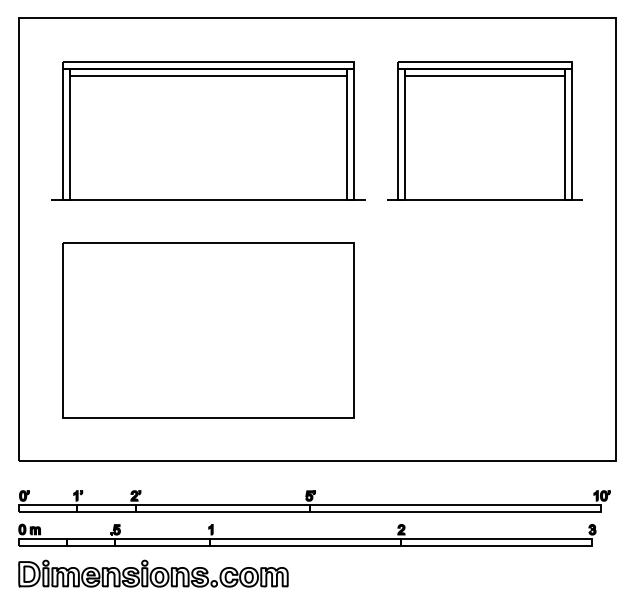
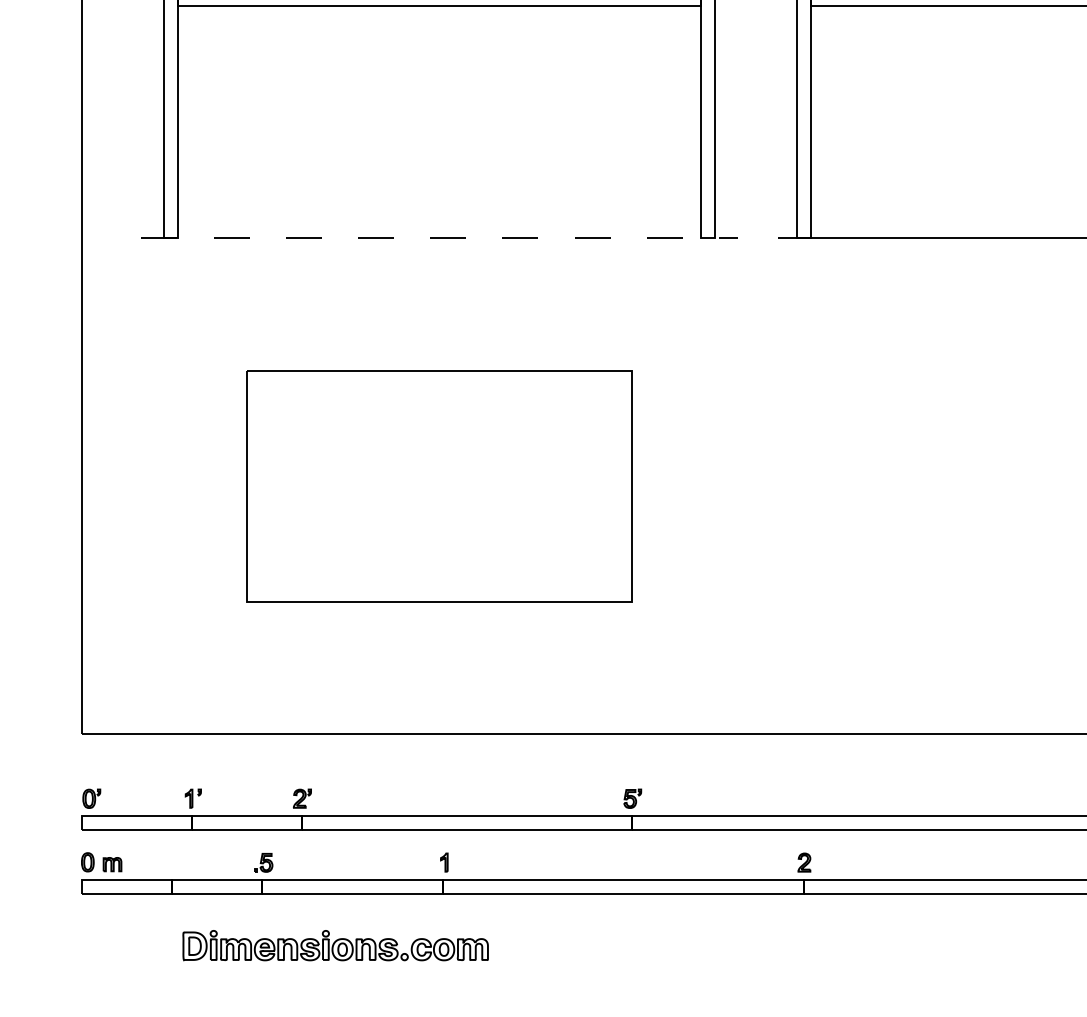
line: (208, 199) -> (439, 238), solid -> dashed
part: (208, 330) -> (439, 486), size x0.7
part: (153, 573) -> (335, 945), size x0.6

